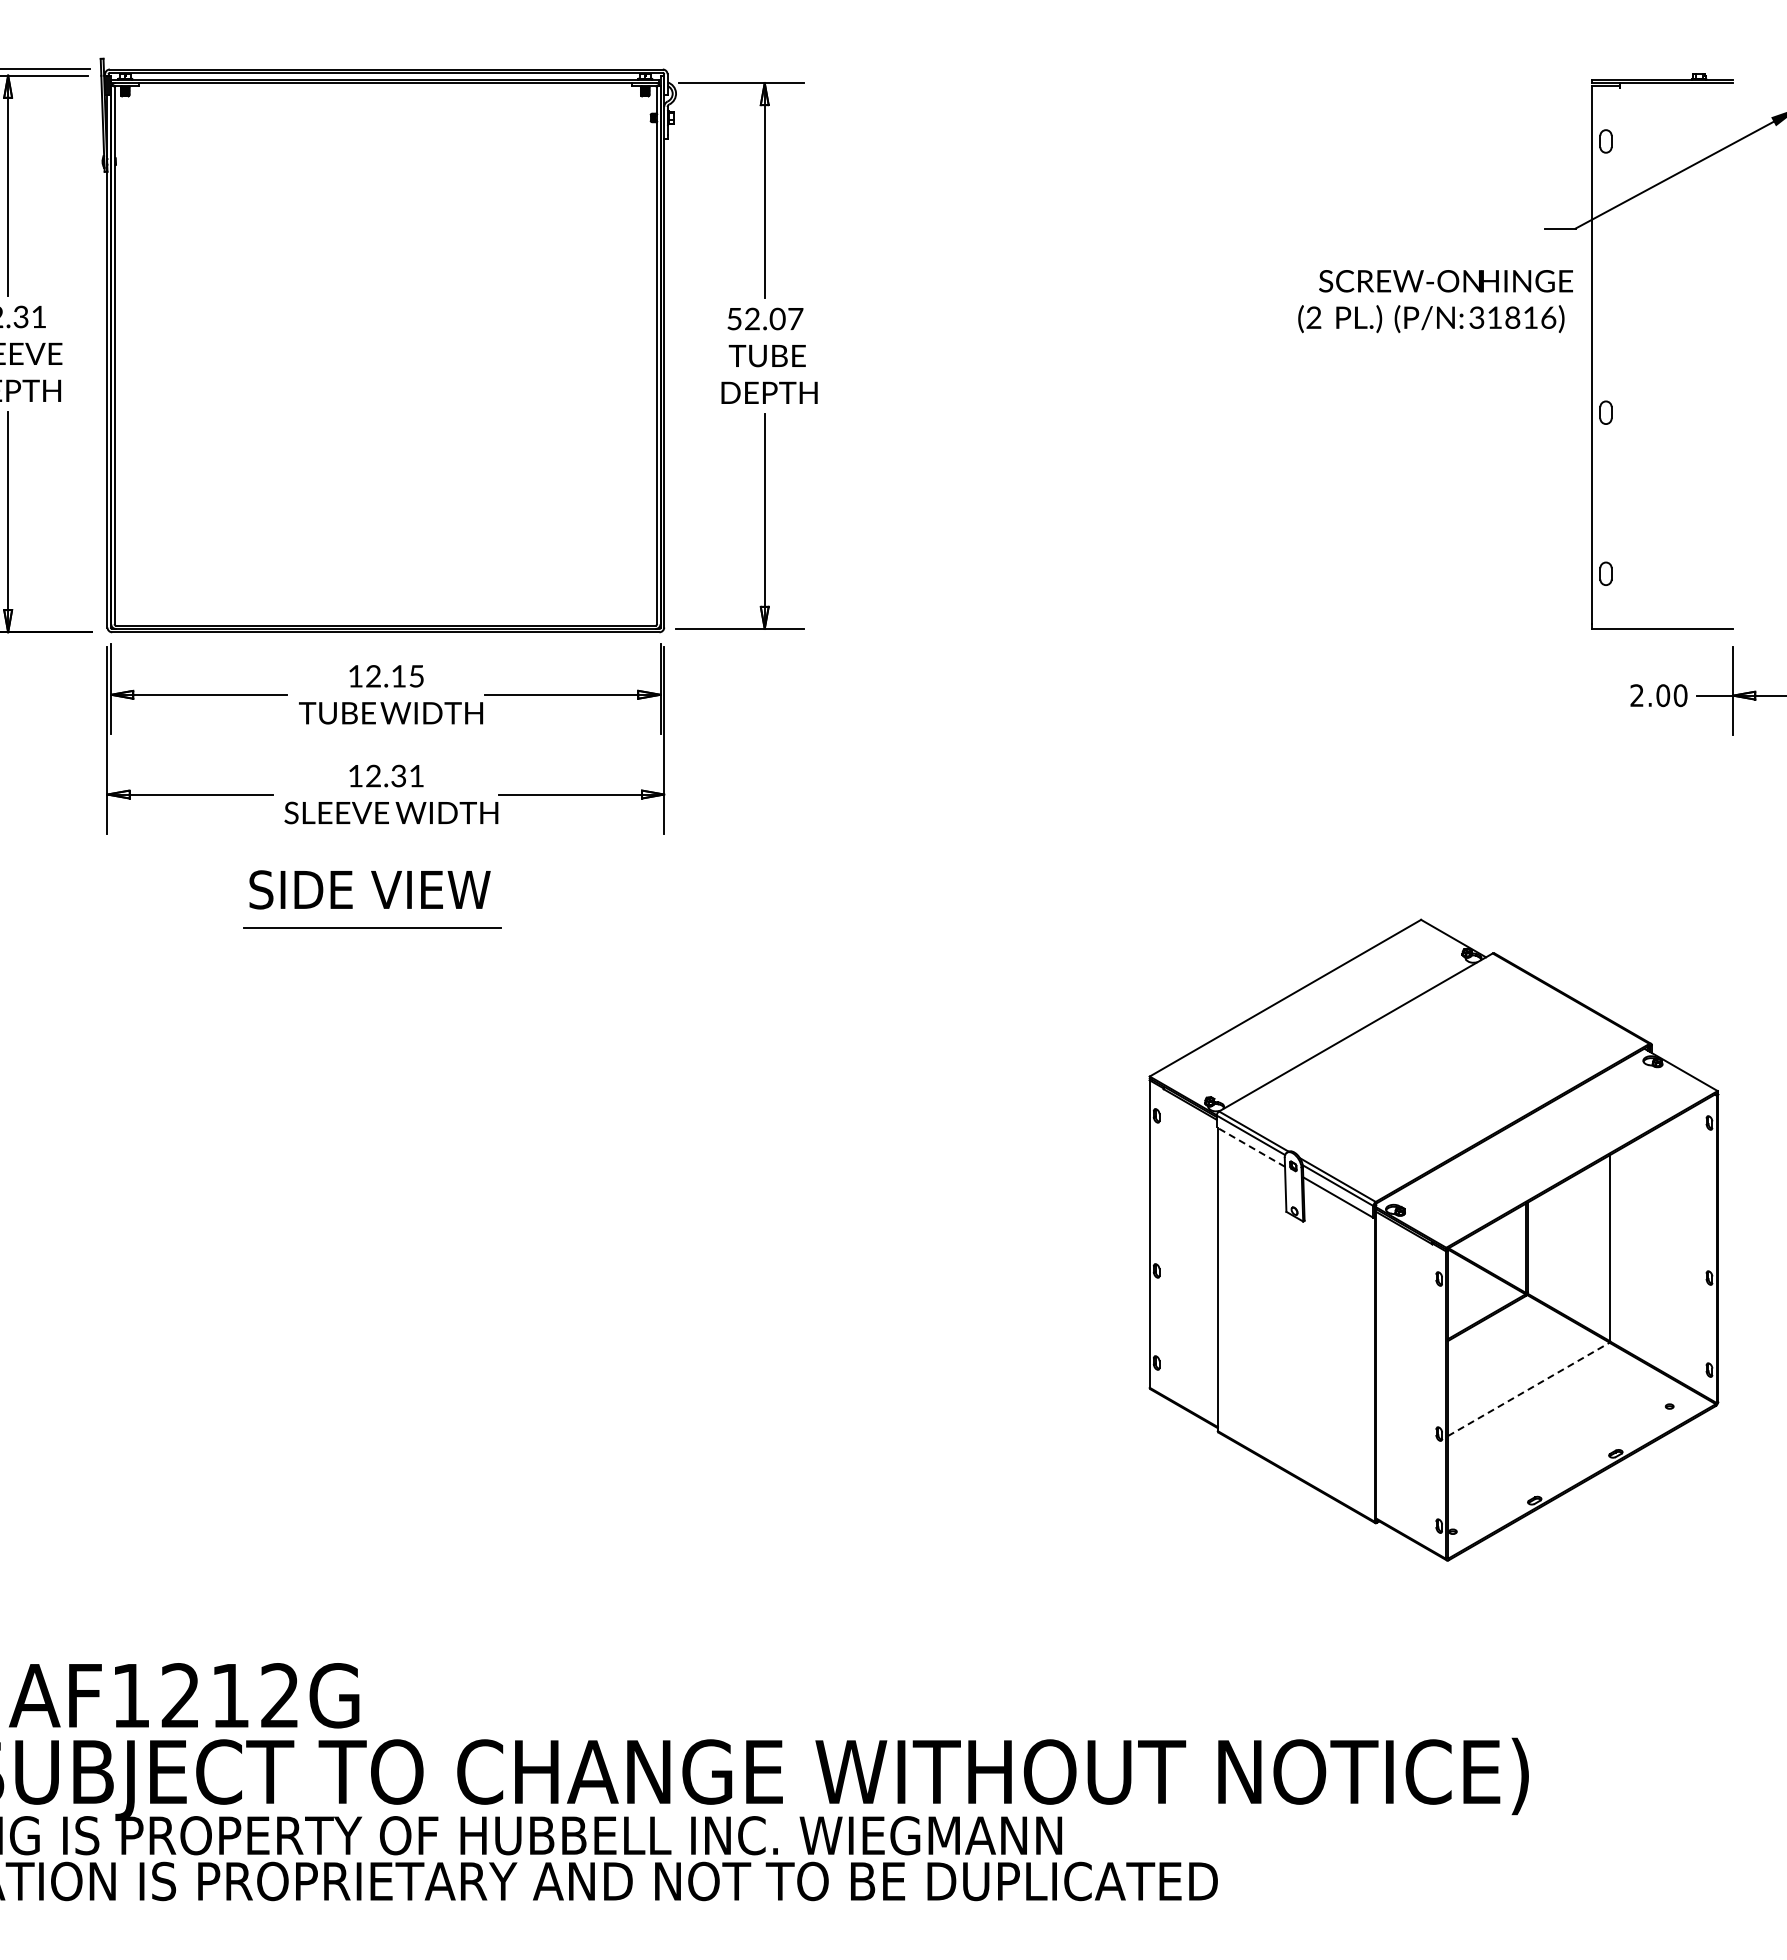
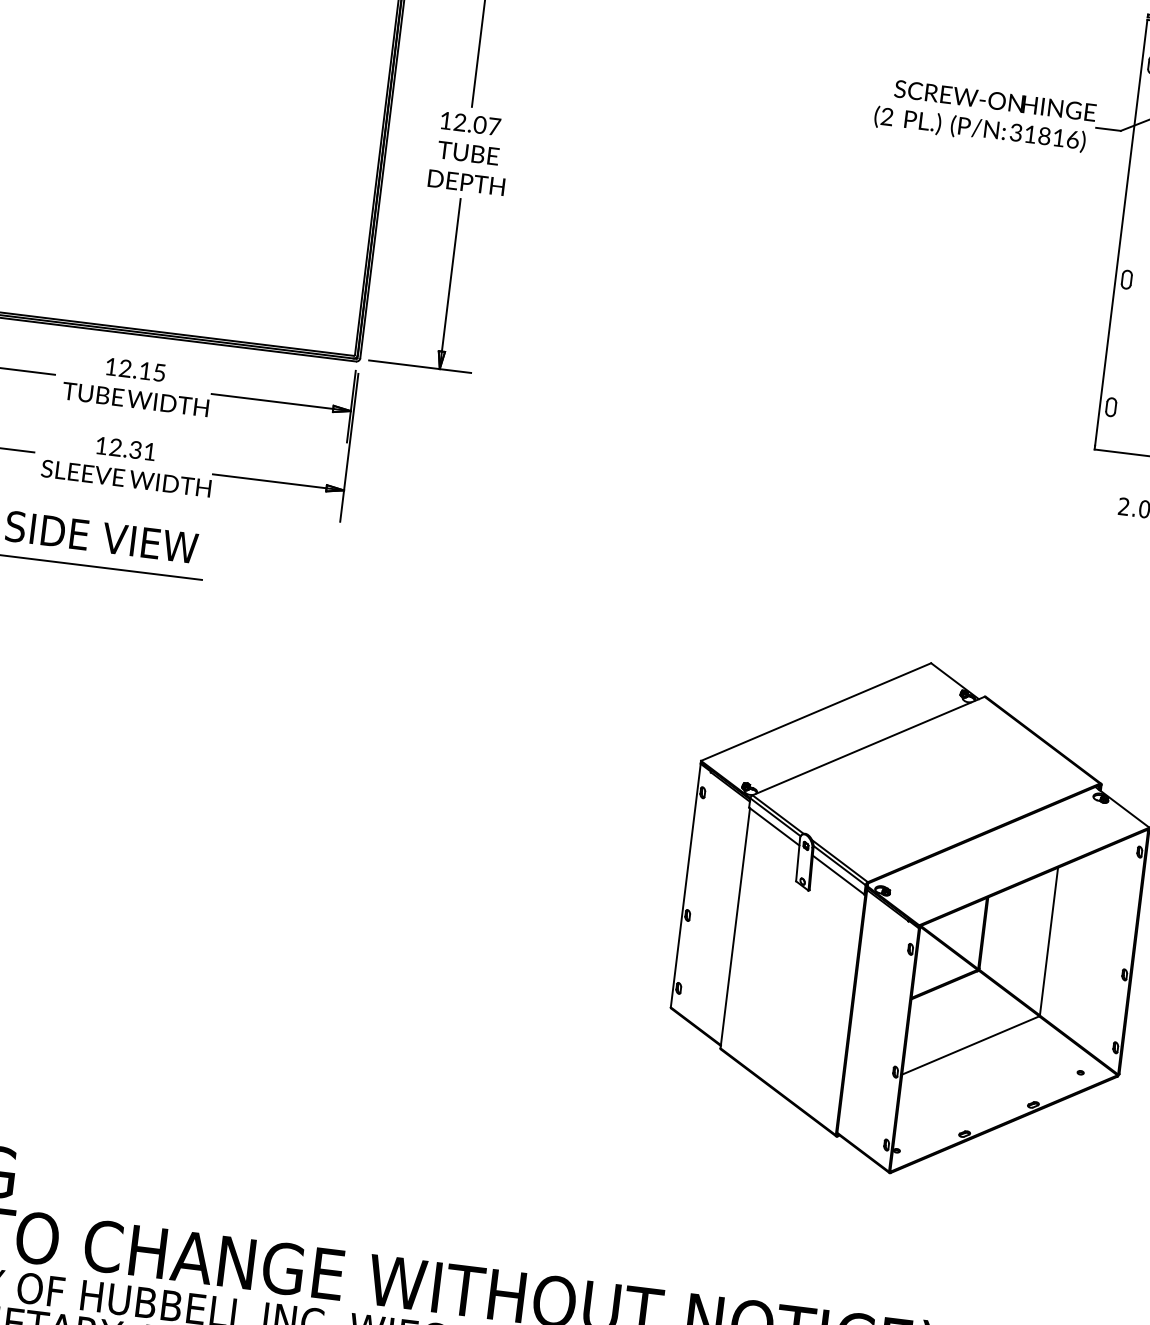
text: (1435, 301) -> (985, 115), moved
text: (734, 319) -> (445, 121), 52.07 -> 12.07
line: (1250, 1146) -> (774, 826), dashed -> solid
line: (1529, 1389) -> (971, 1045), dashed -> solid

